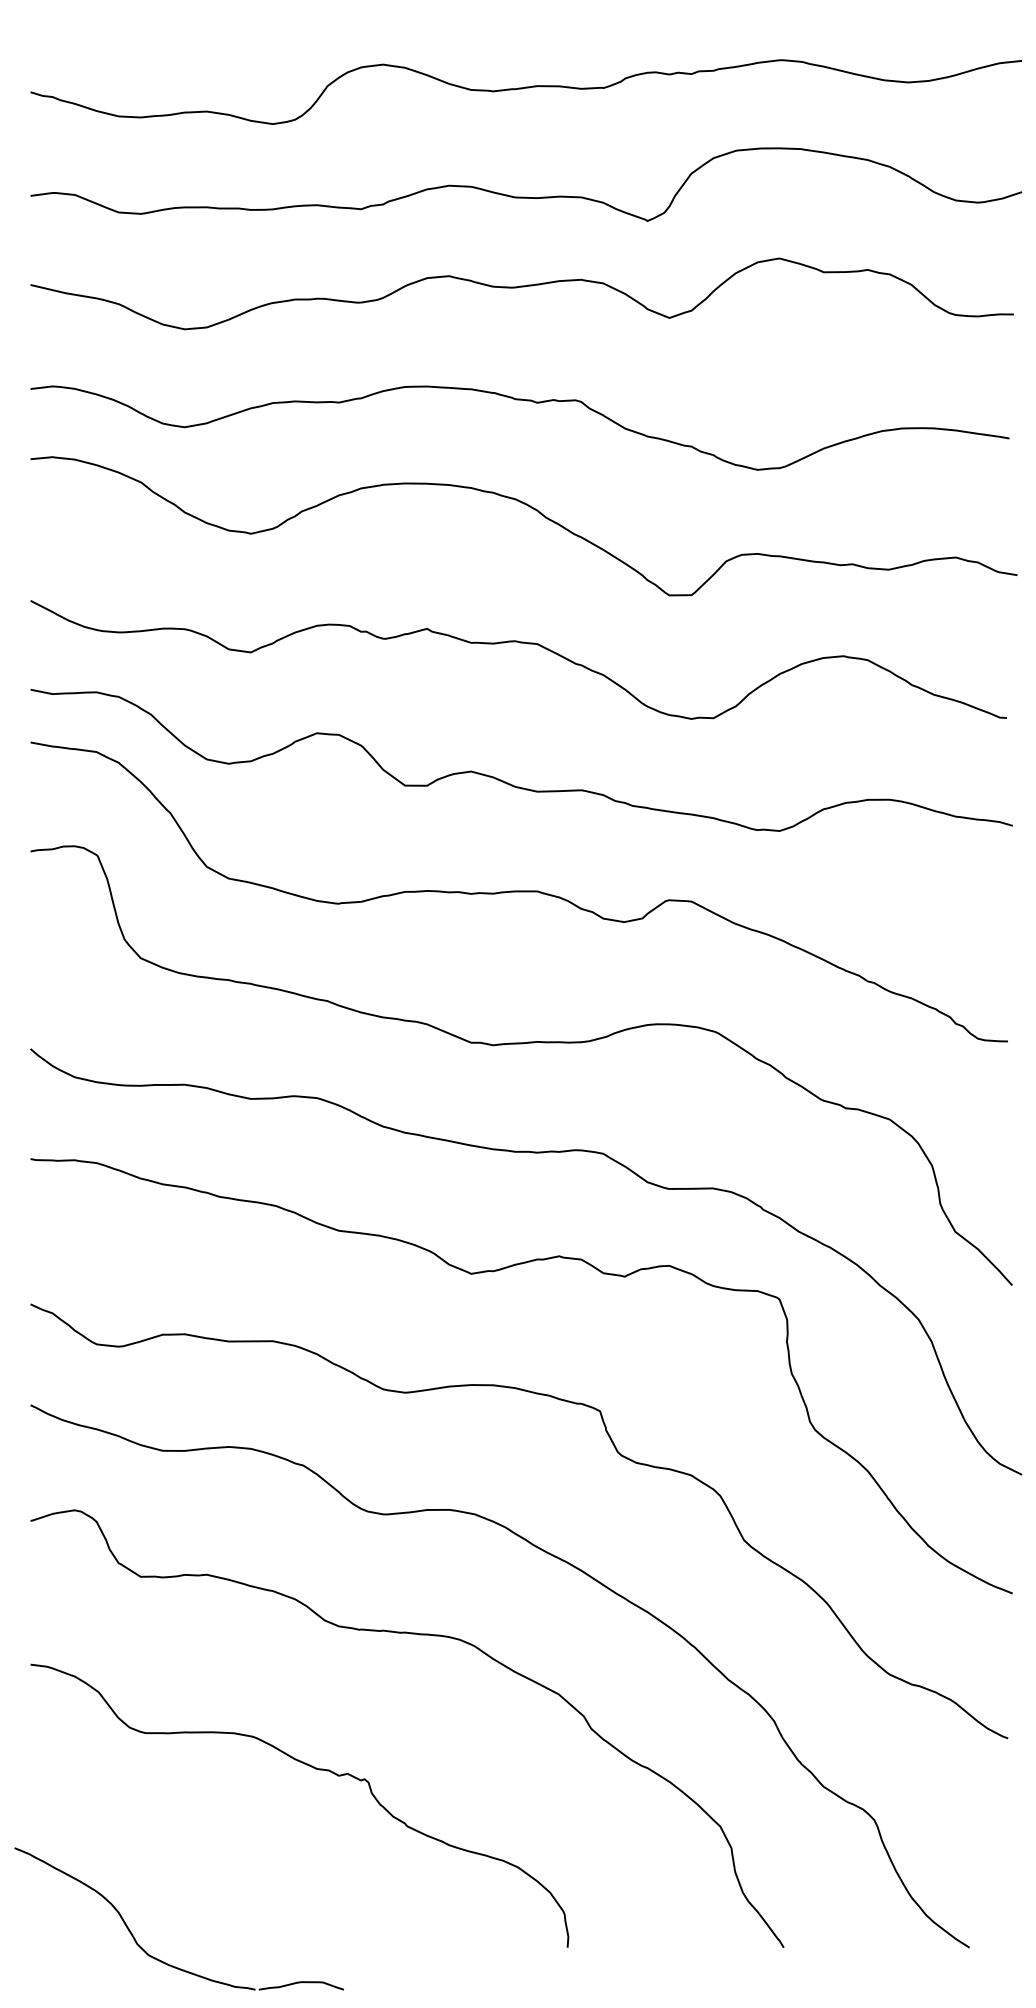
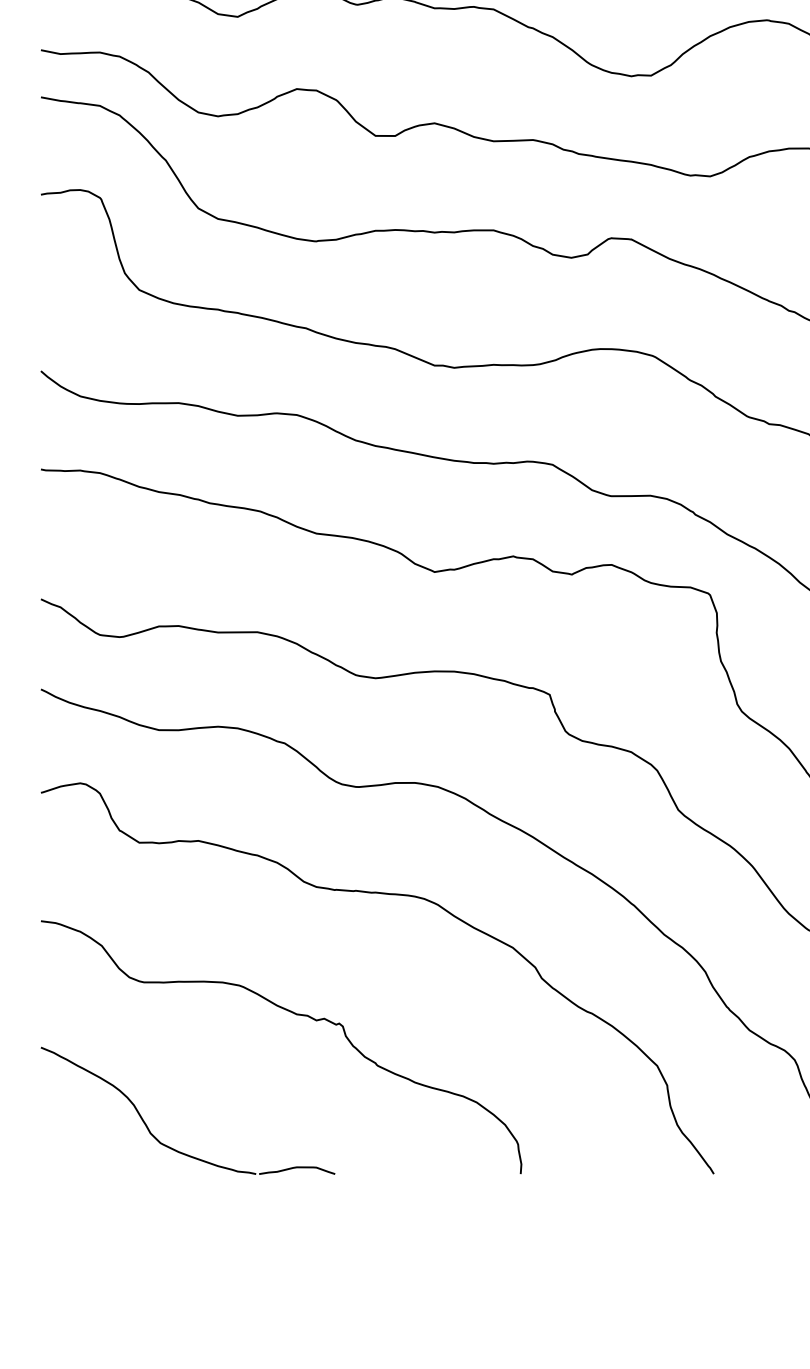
part: (157, 1958) -> (168, 1146), moved

